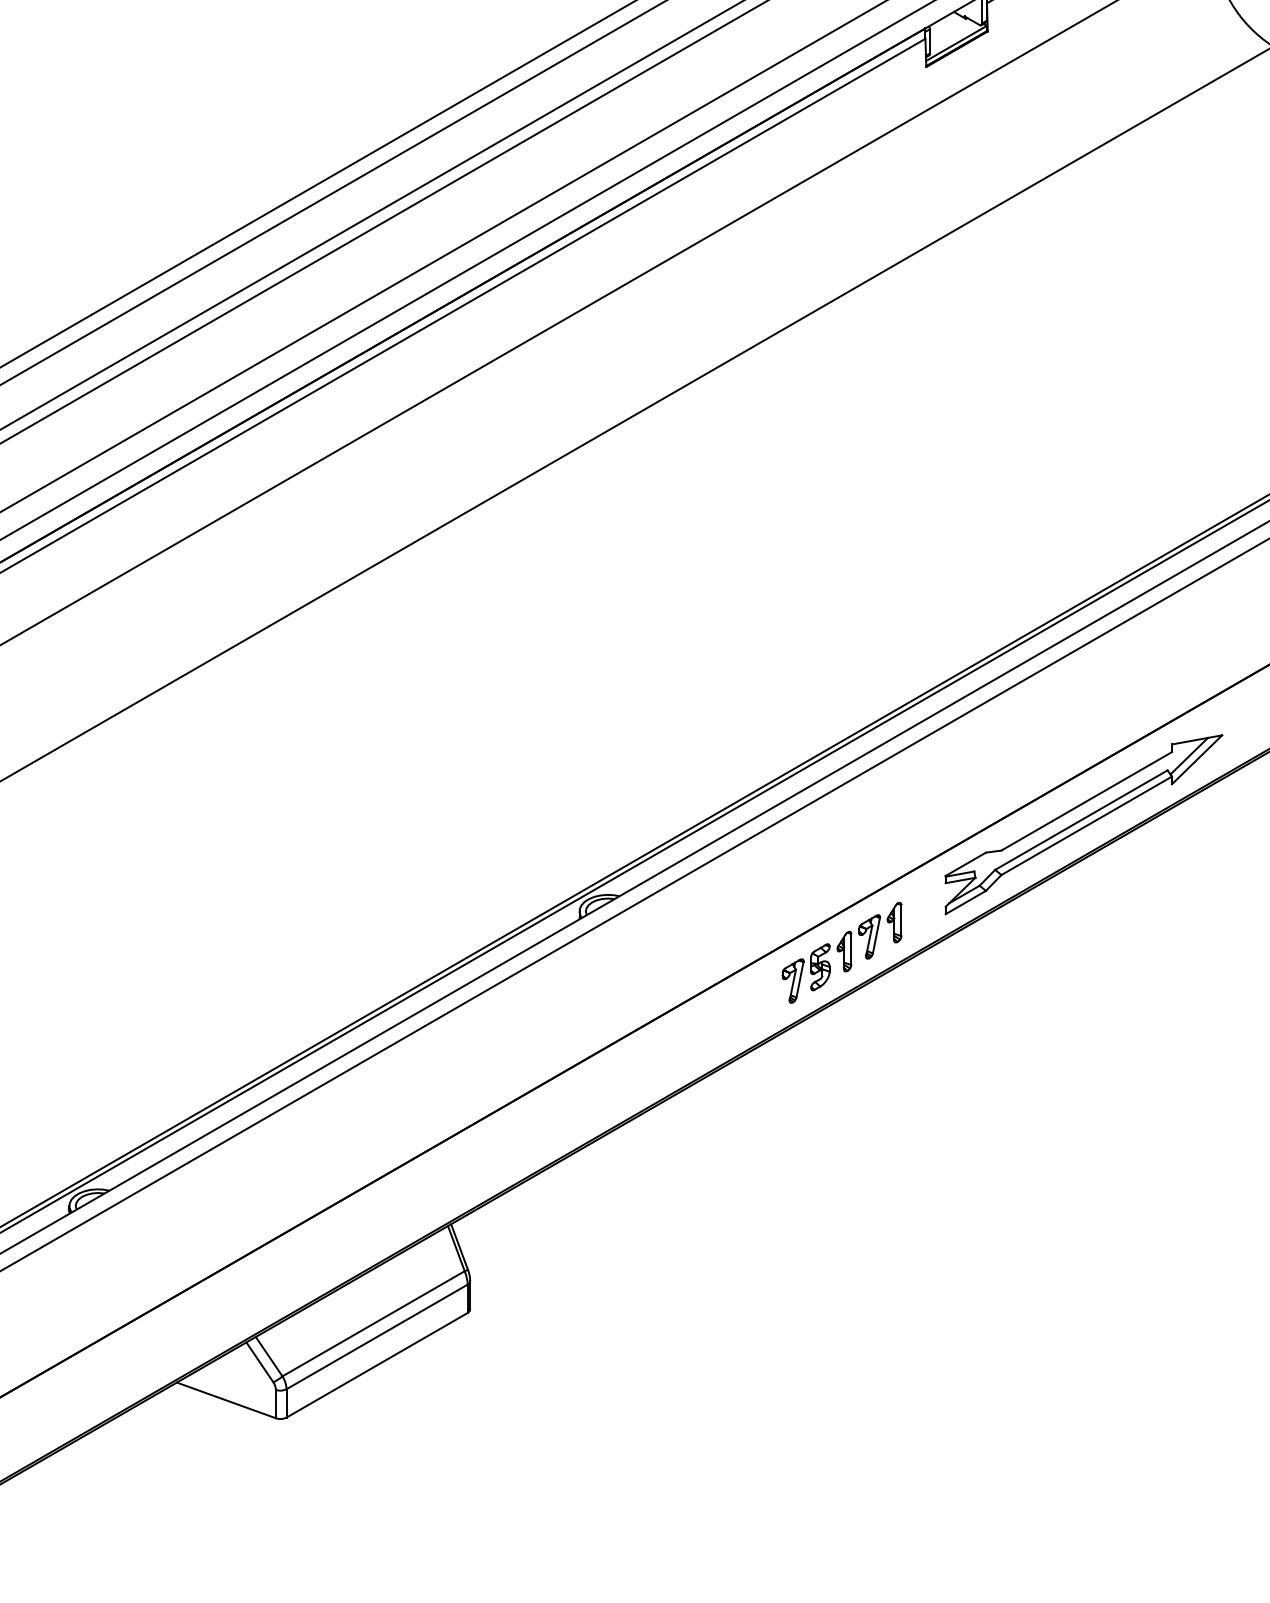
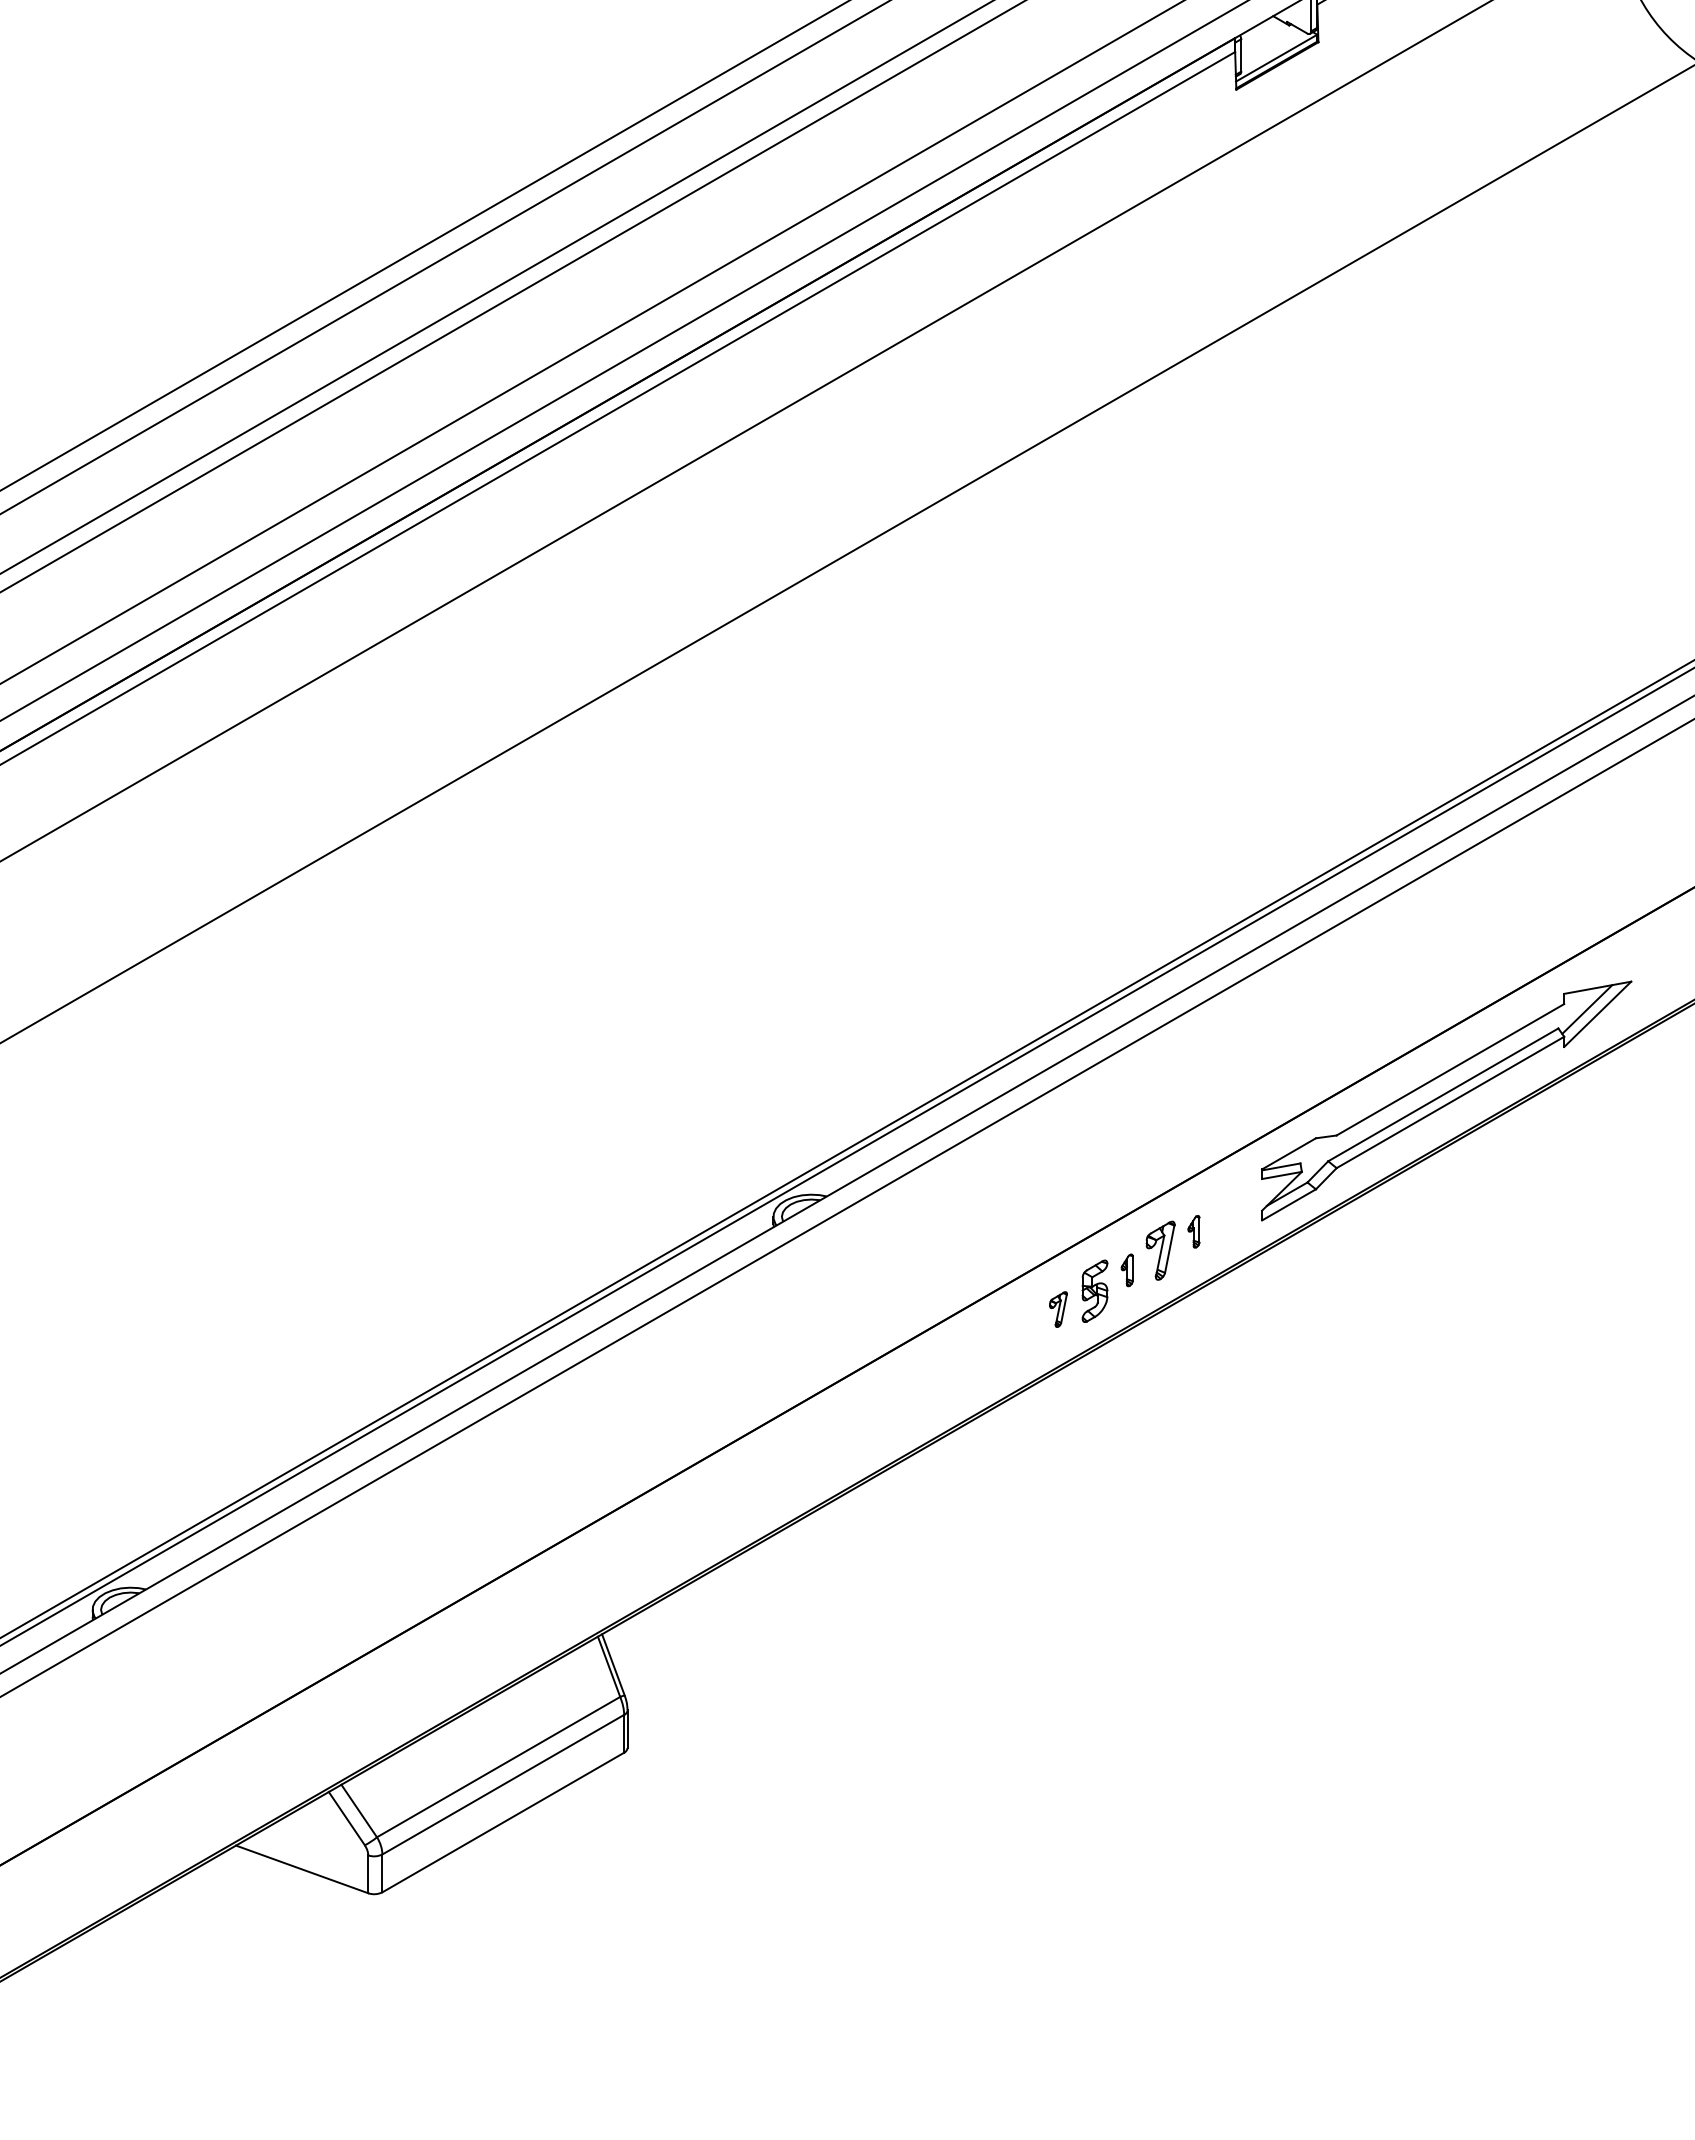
part: (894, 922) -> (1193, 1231), size x0.6
part: (844, 951) -> (1127, 1270), size x0.6
part: (793, 980) -> (1058, 1309), size x0.6

